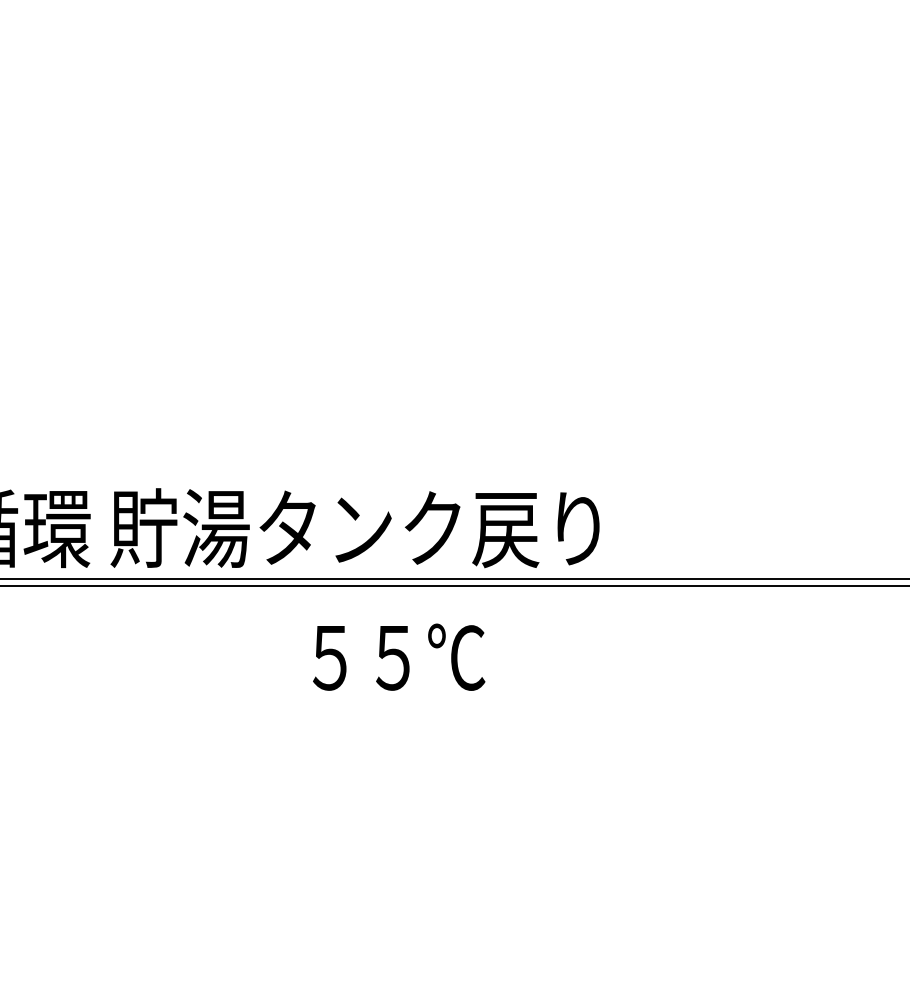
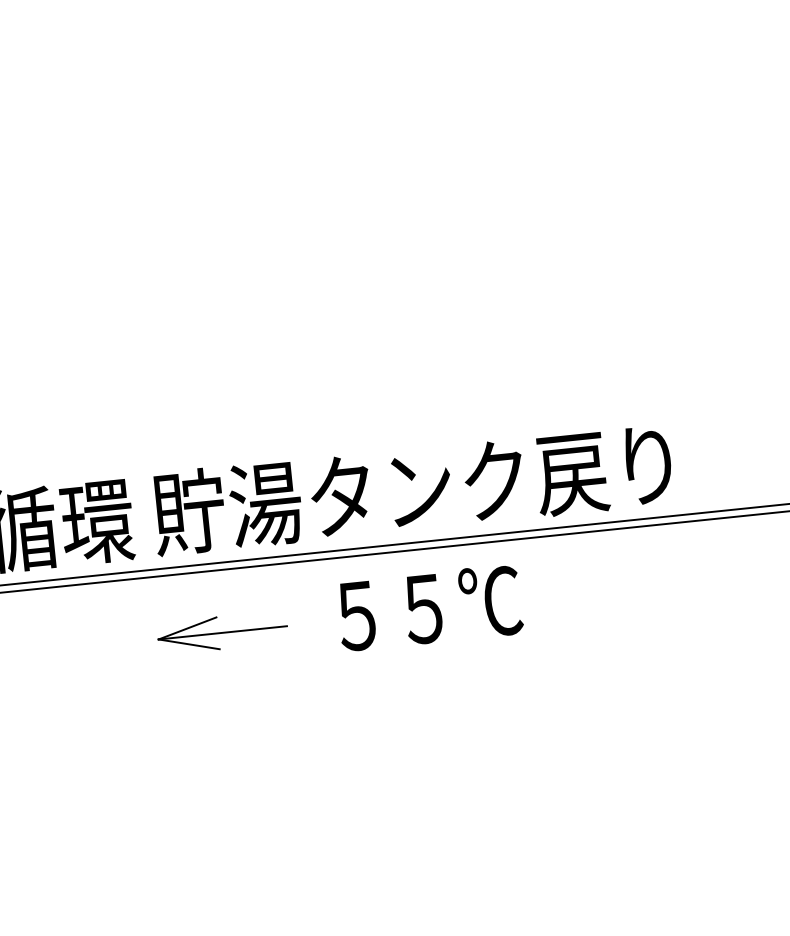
part: (163, 644) -> (222, 632), added
text: (399, 656) -> (430, 607), moved

